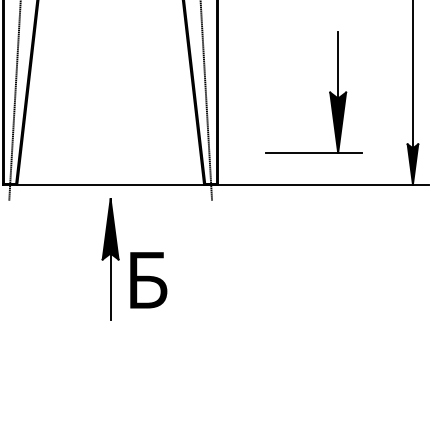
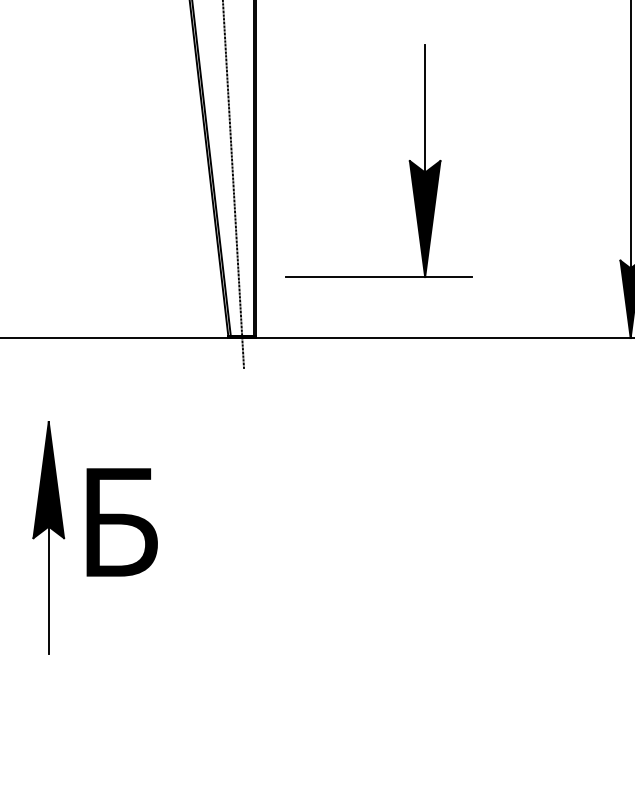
part: (329, 92) -> (408, 160), moved
part: (110, 259) -> (48, 538), moved

